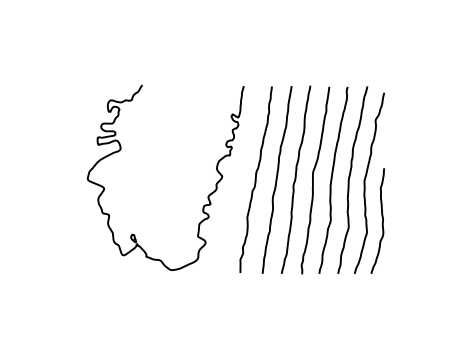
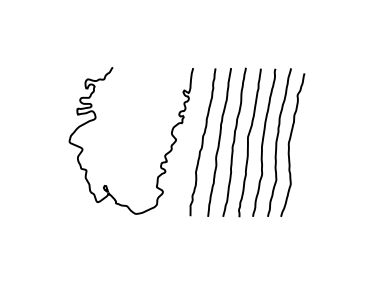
curve: (381, 217) -> (302, 172), removed

